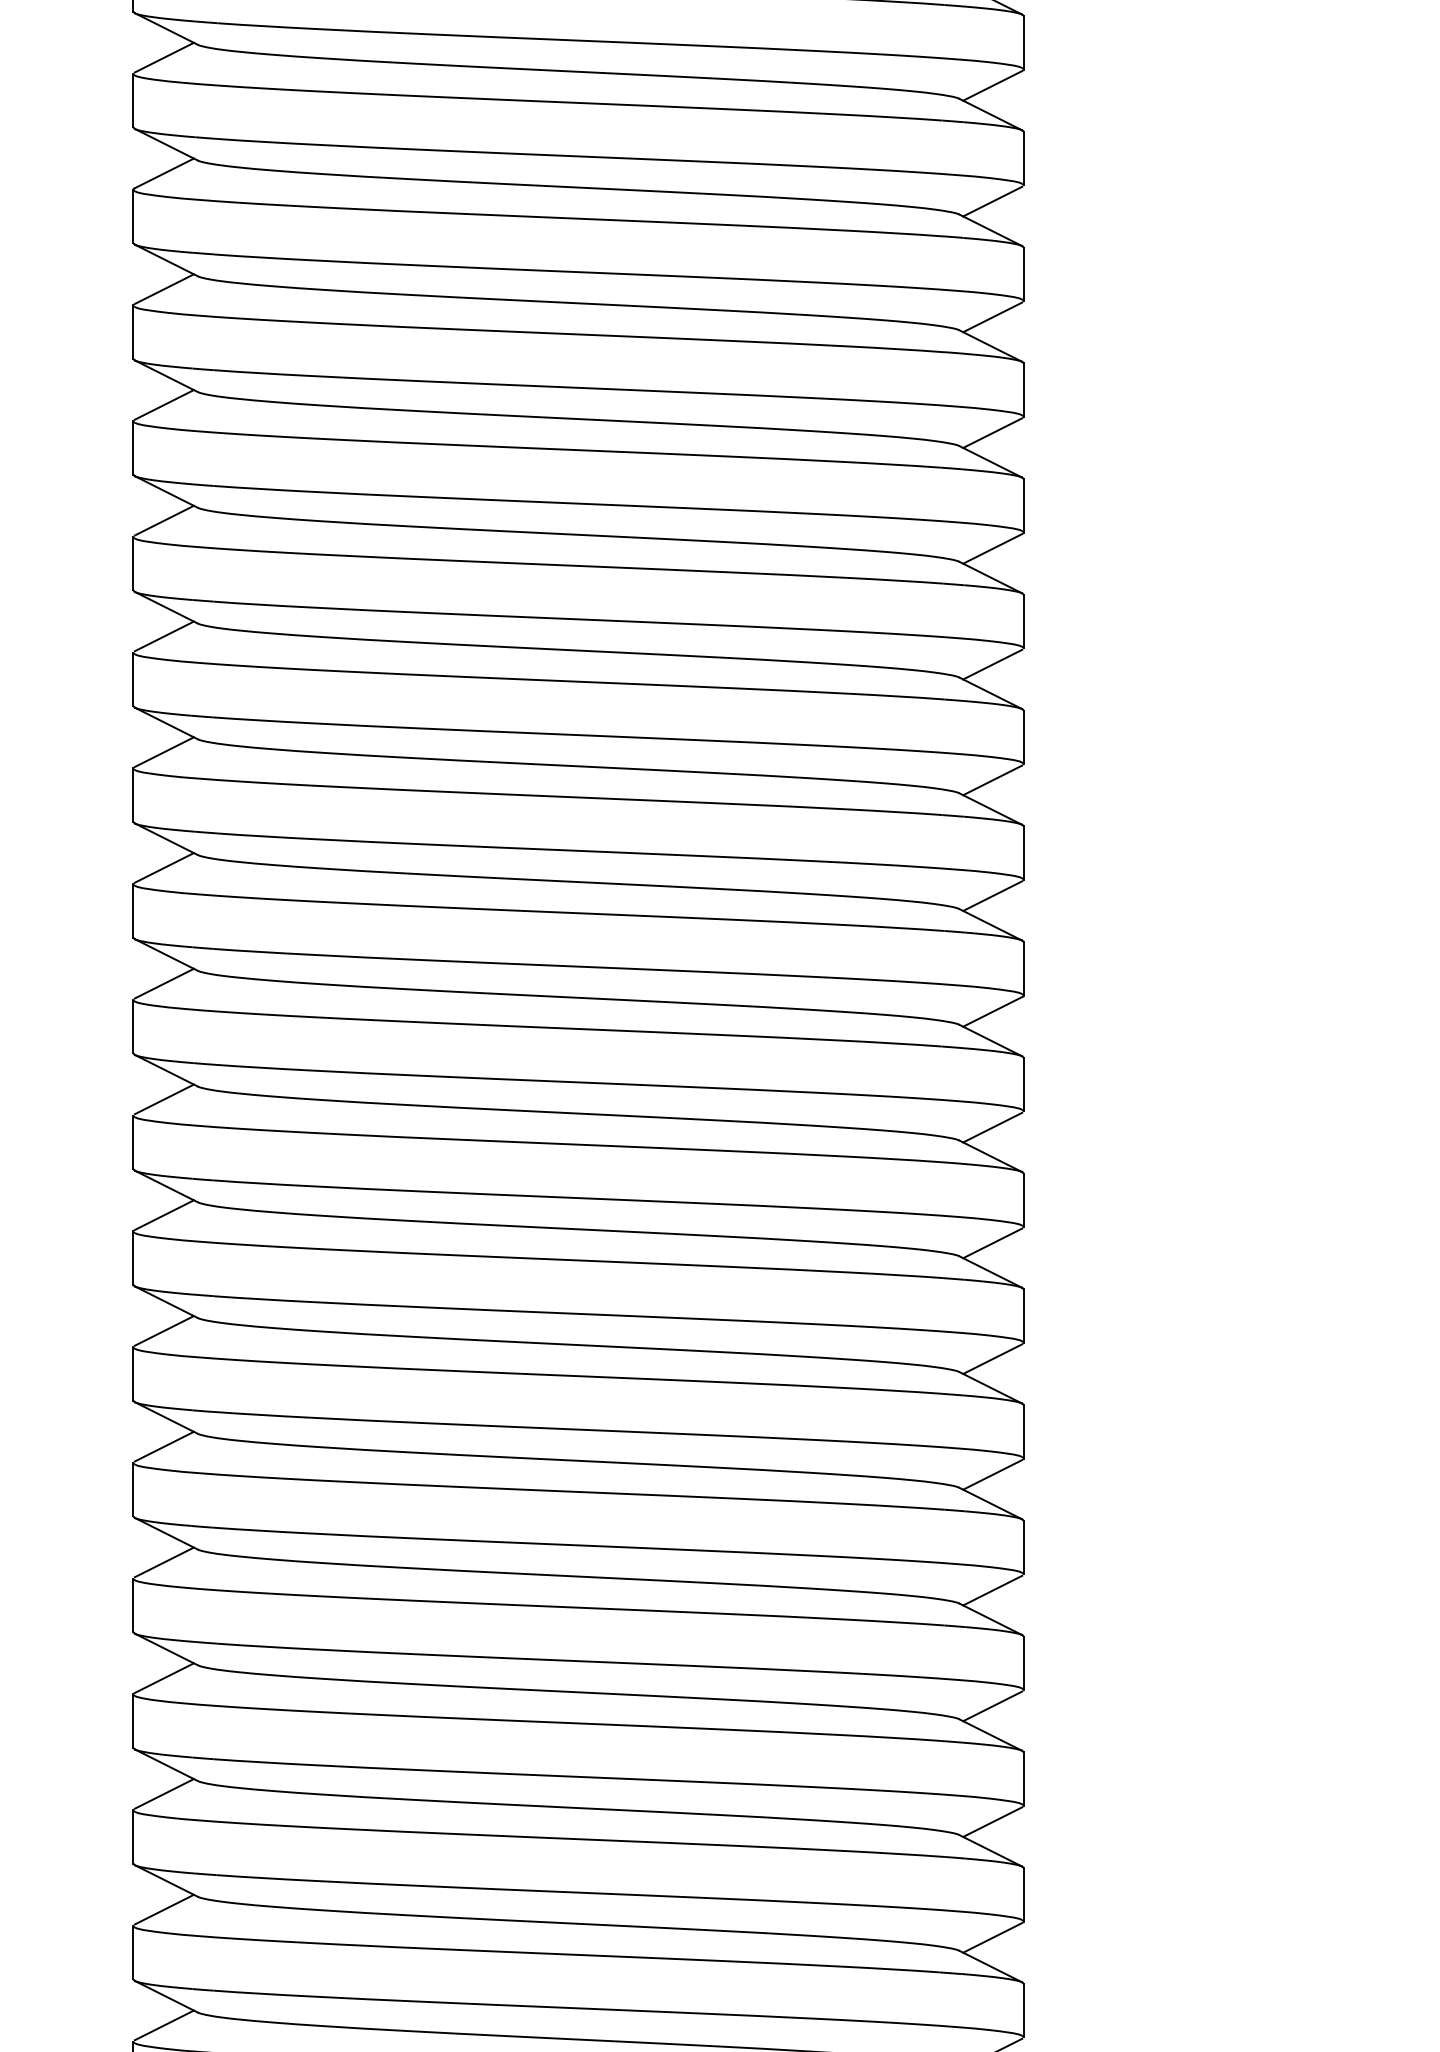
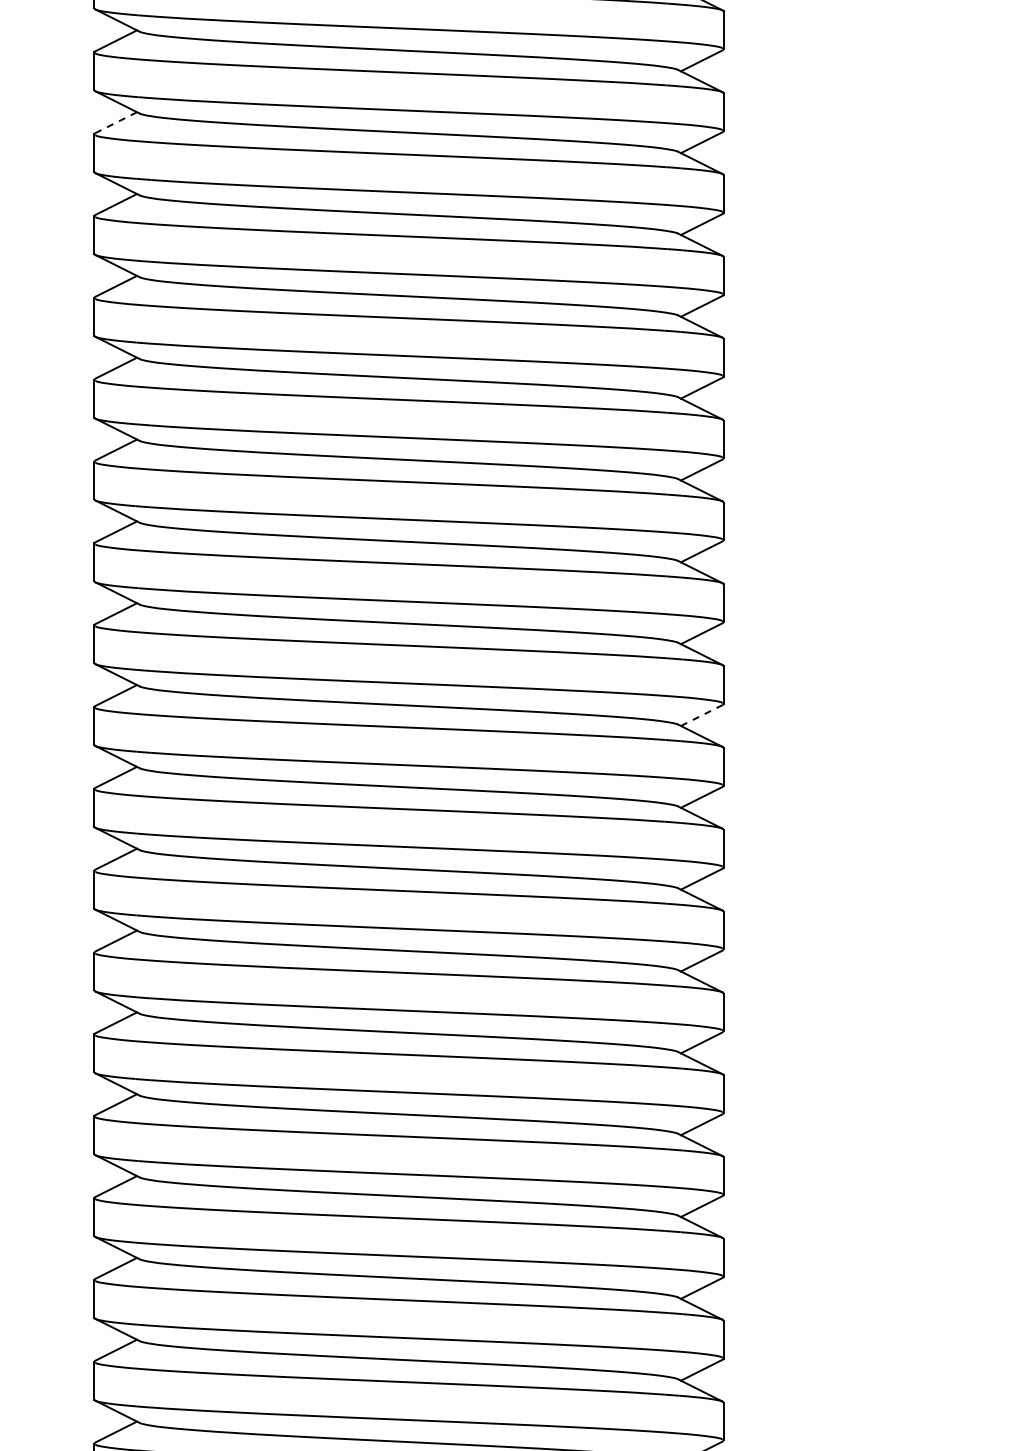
line: (163, 173) -> (115, 122), solid -> dashed
line: (993, 1011) -> (702, 715), solid -> dashed

